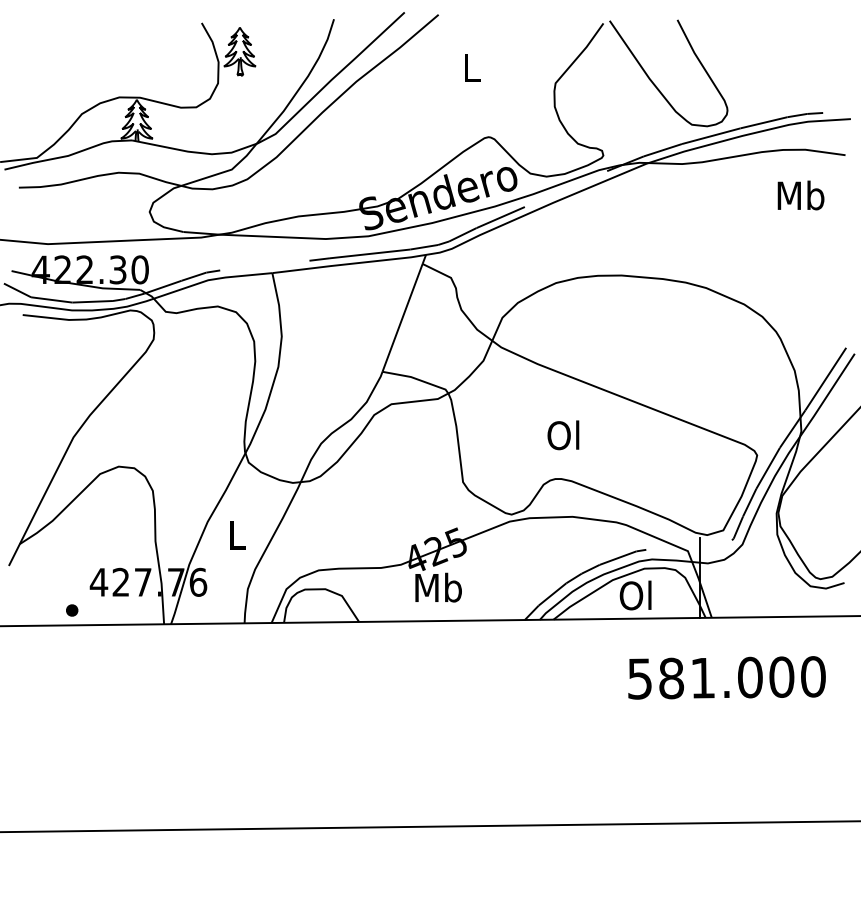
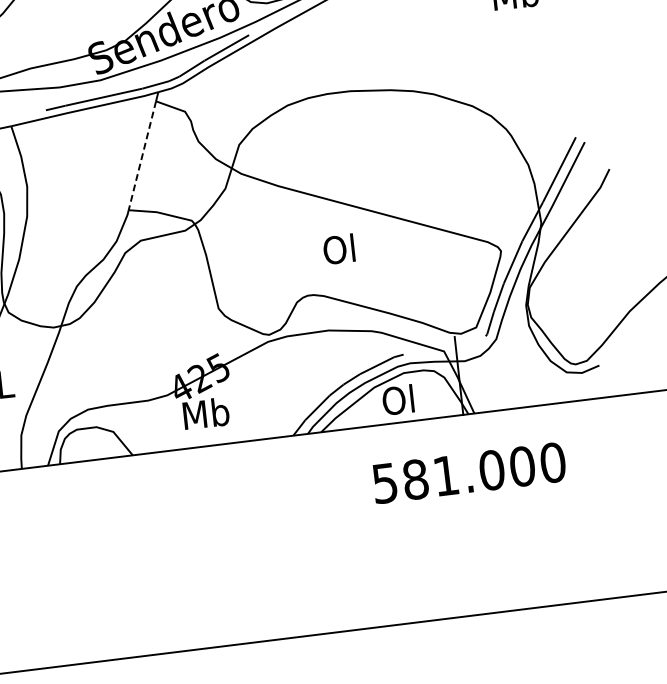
line: (402, 317) -> (142, 155), solid -> dashed
text: (563, 435) -> (339, 249), moved
text: (726, 677) -> (468, 472), moved

